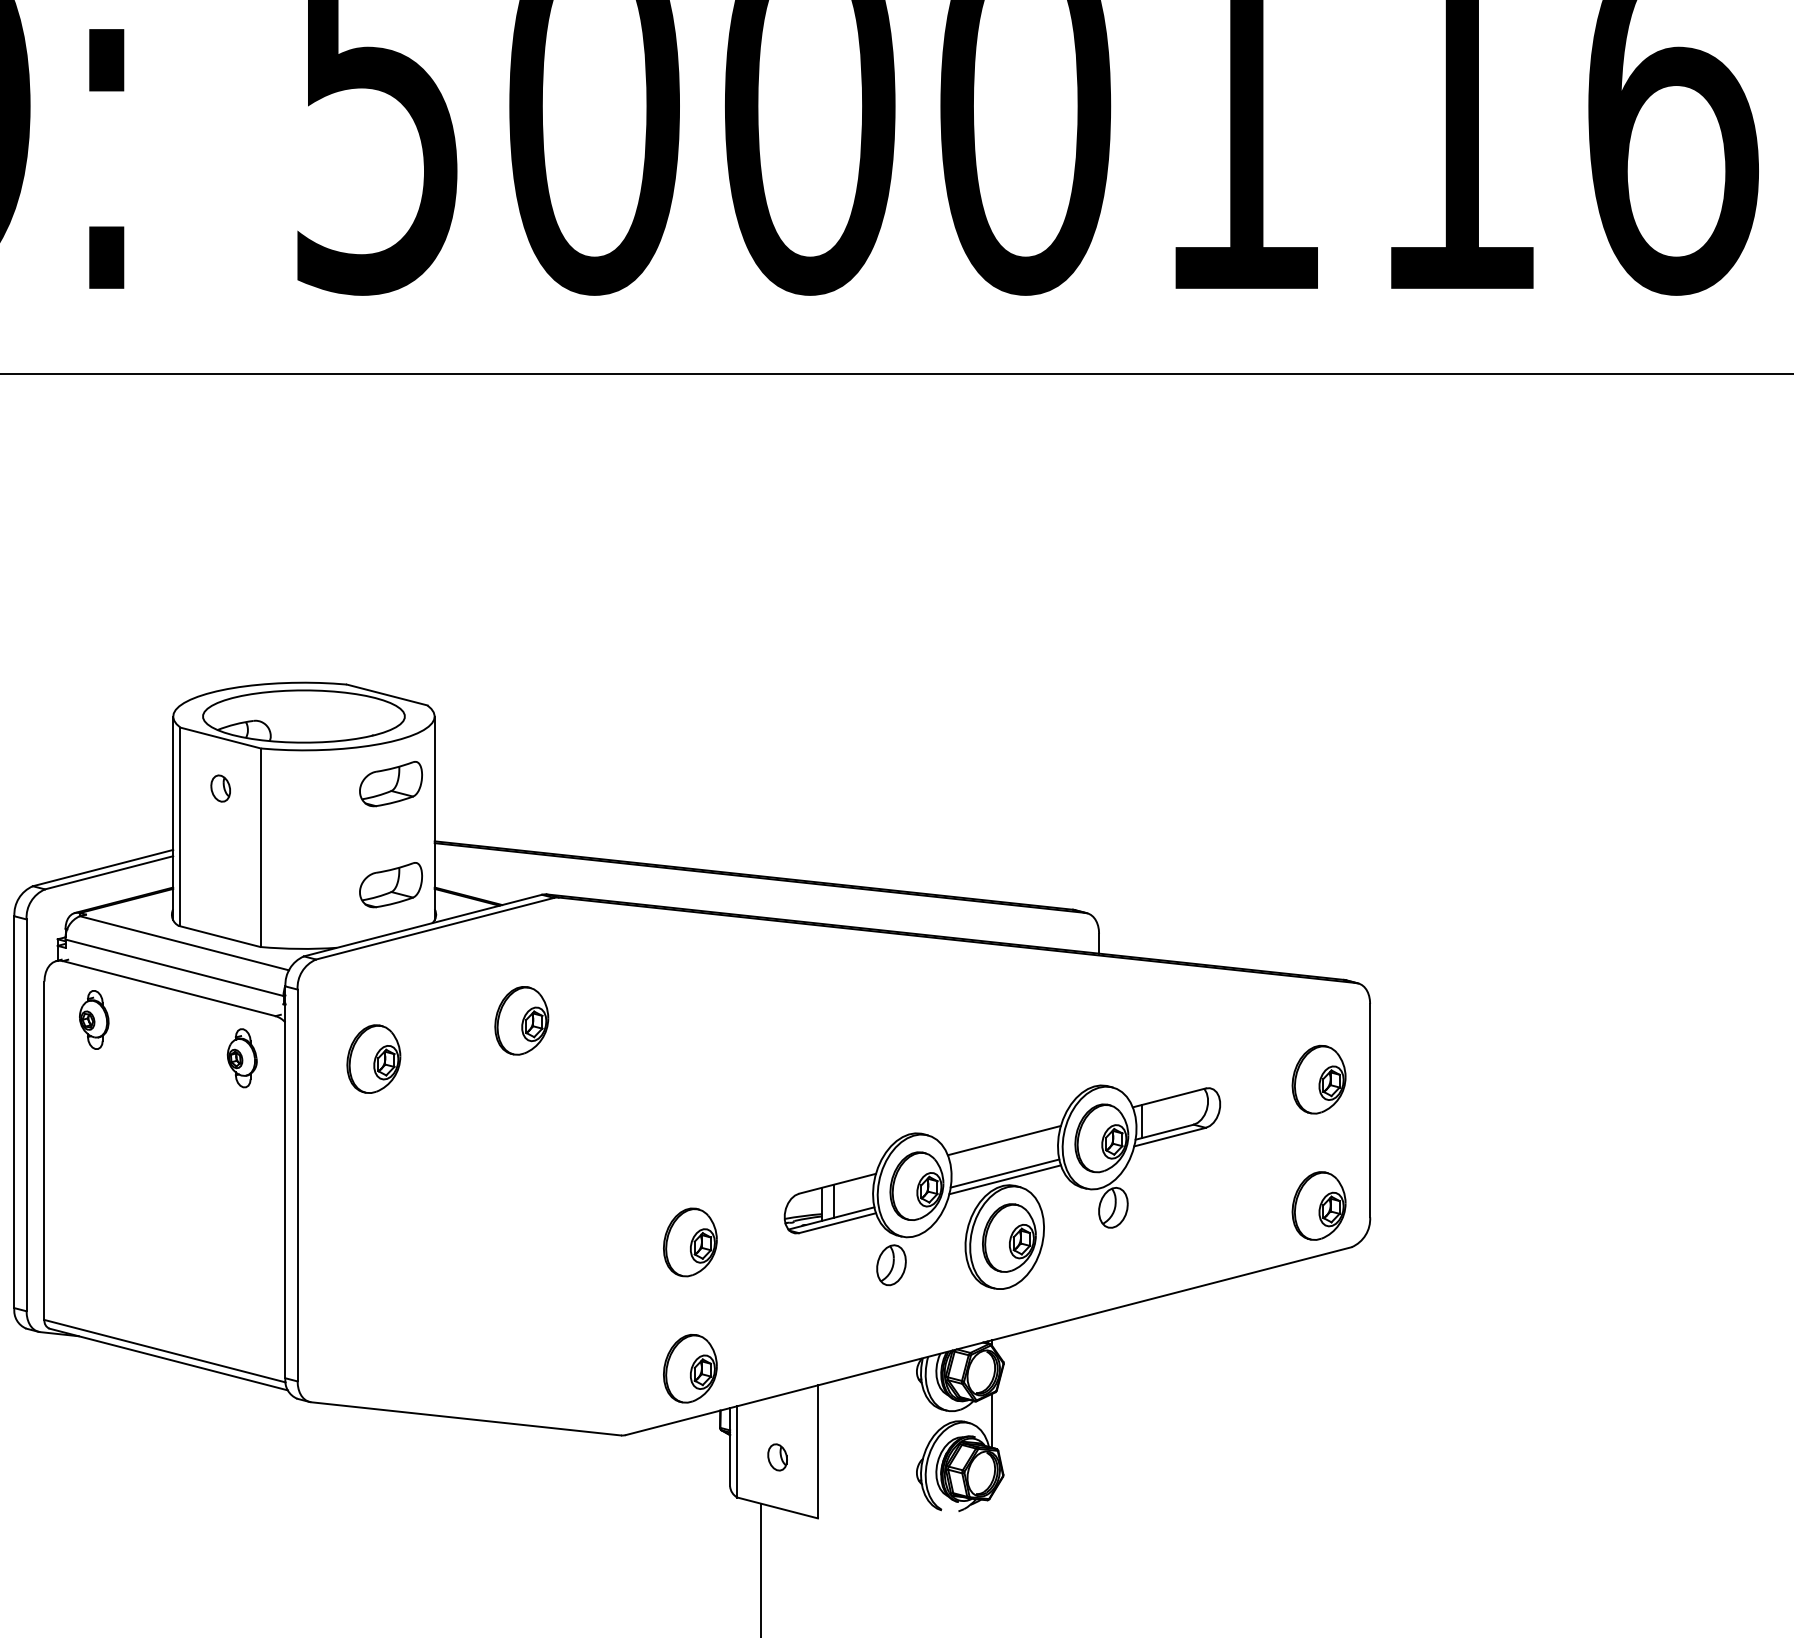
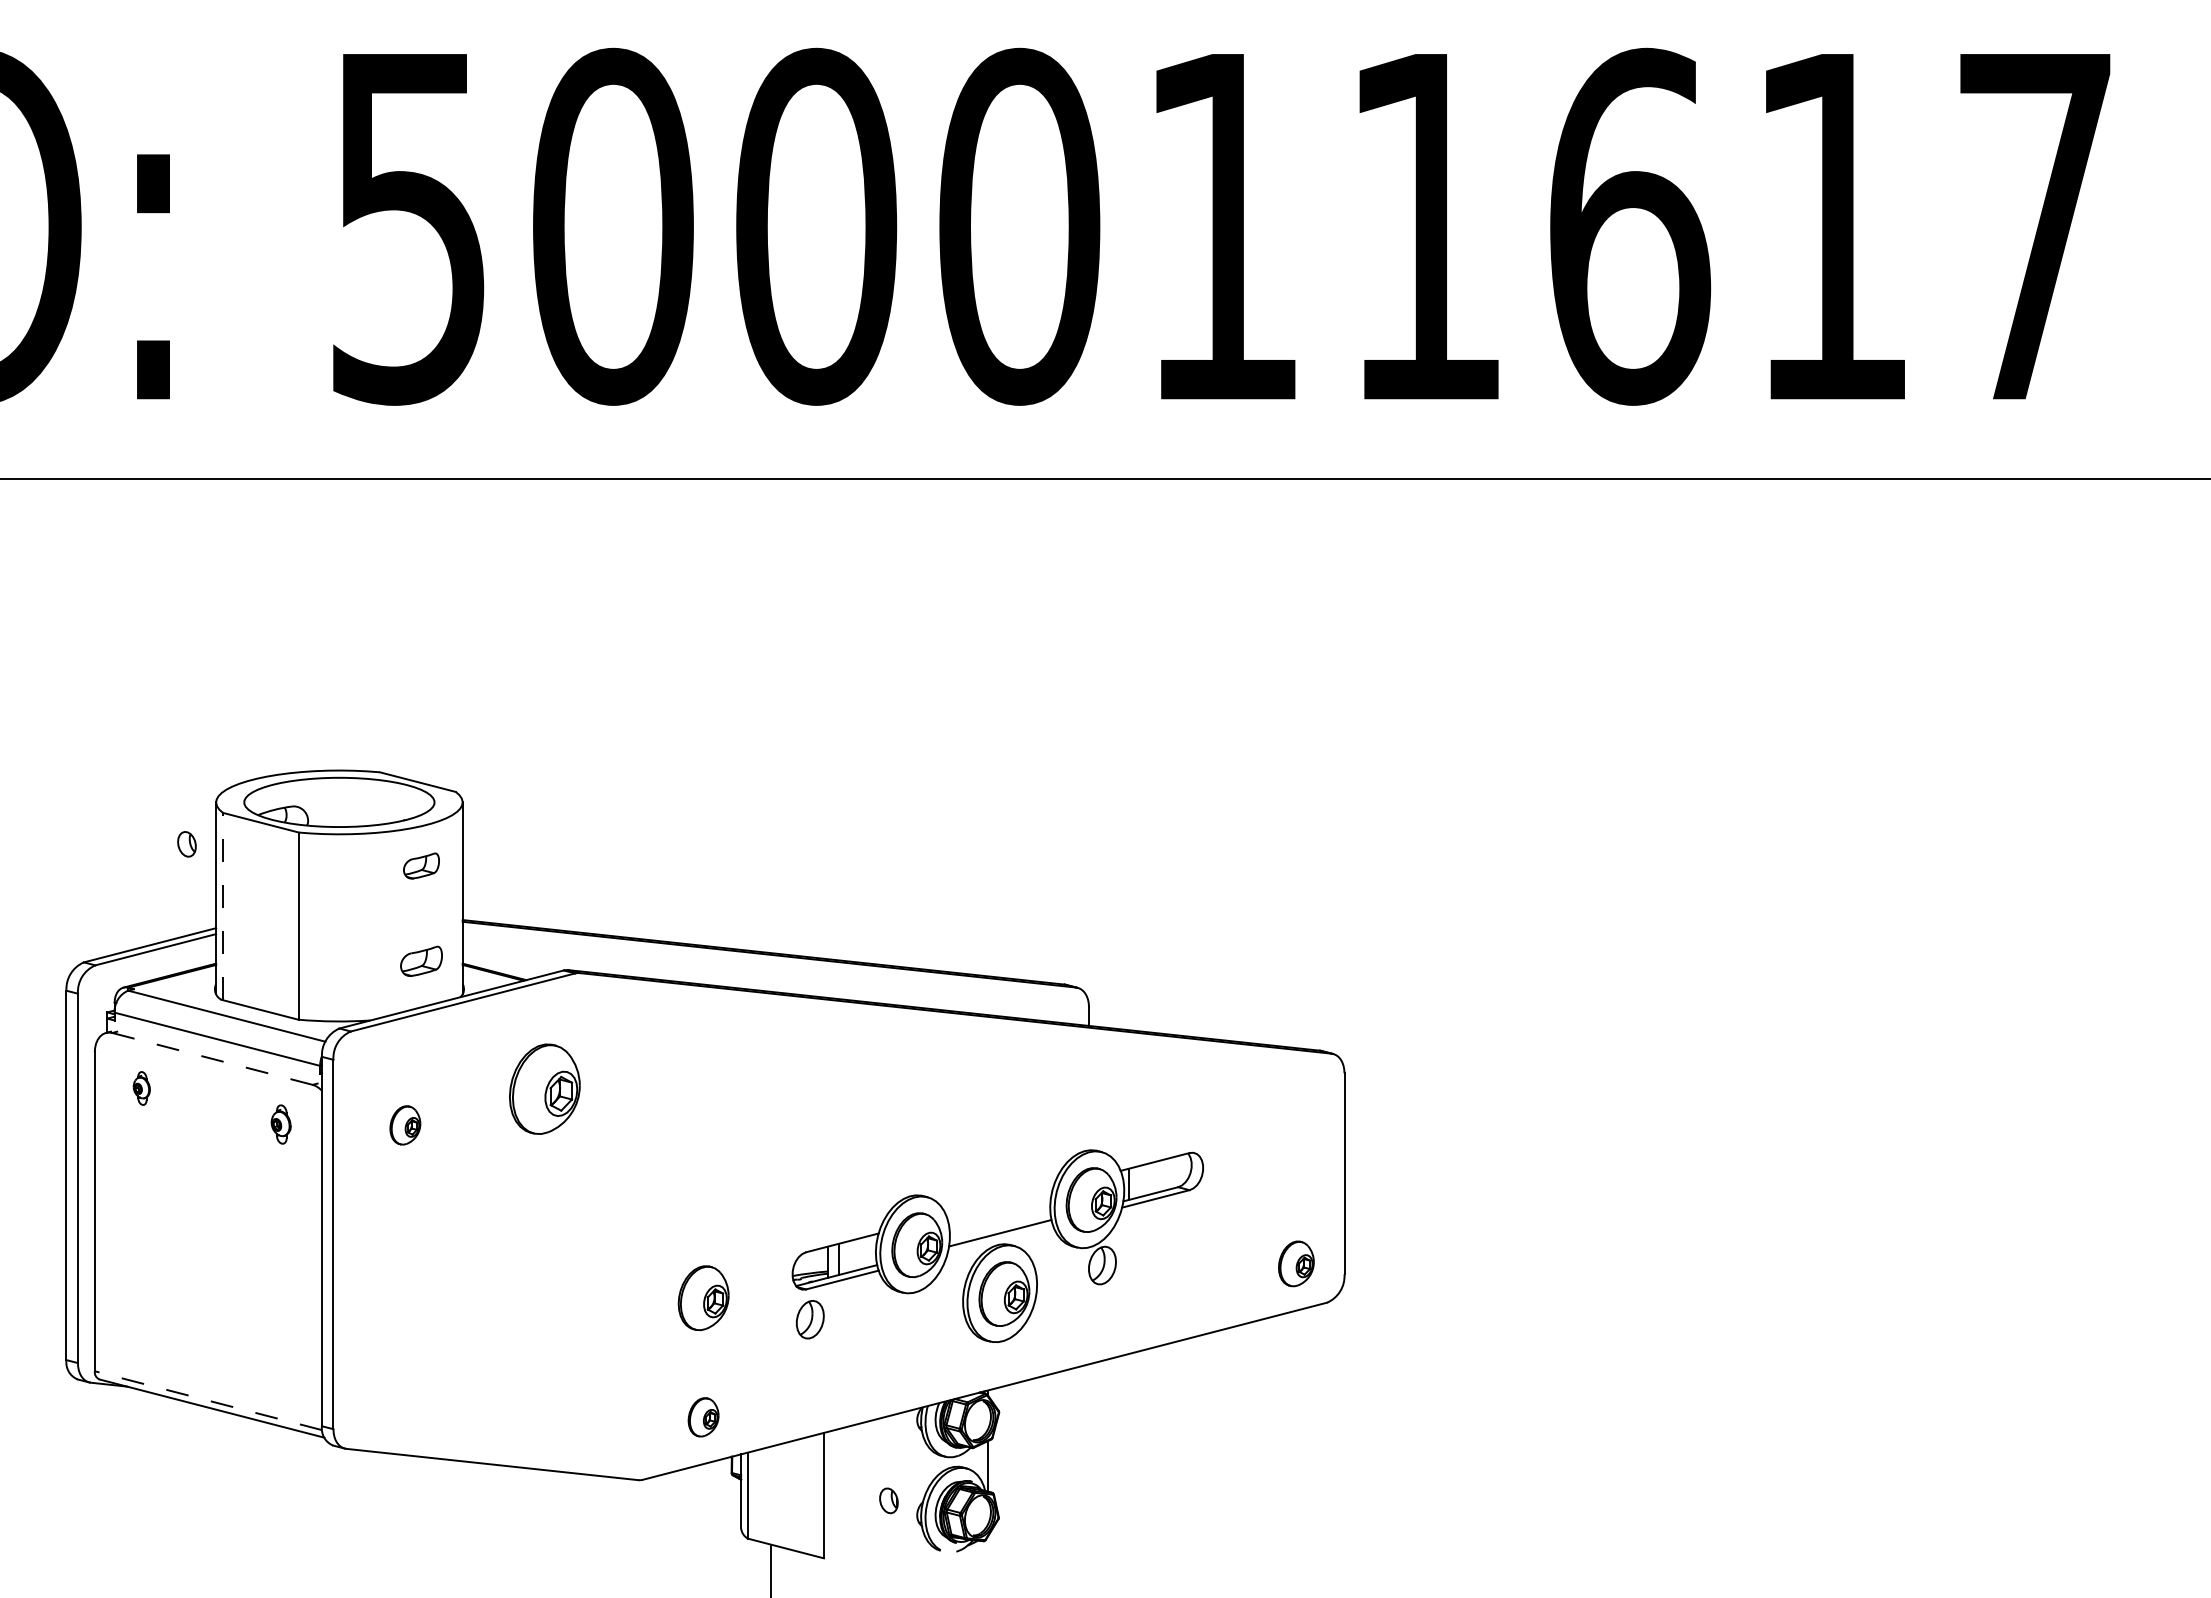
part: (391, 783) -> (421, 865), size x0.6
part: (220, 788) -> (186, 844), moved
line: (179, 826) -> (222, 906), solid -> dashed
part: (391, 885) -> (421, 961), size x0.7
line: (169, 988) -> (212, 1058), solid -> dashed
part: (94, 1020) -> (141, 1088), size x0.6
part: (521, 1021) -> (544, 1089), size x1.4
part: (241, 1058) -> (280, 1124), size x0.7
part: (374, 1059) -> (405, 1125), size x0.6
part: (1319, 1079) -> (1296, 1144), removed
line: (1004, 1139) -> (999, 1201), removed
line: (1004, 1179) -> (999, 1238), removed
part: (1319, 1205) -> (1296, 1263), size x0.7
part: (890, 1265) -> (809, 1319), moved
line: (165, 1350) -> (208, 1400), solid -> dashed
part: (690, 1369) -> (703, 1417), size x0.6
part: (777, 1457) -> (888, 1500), moved

